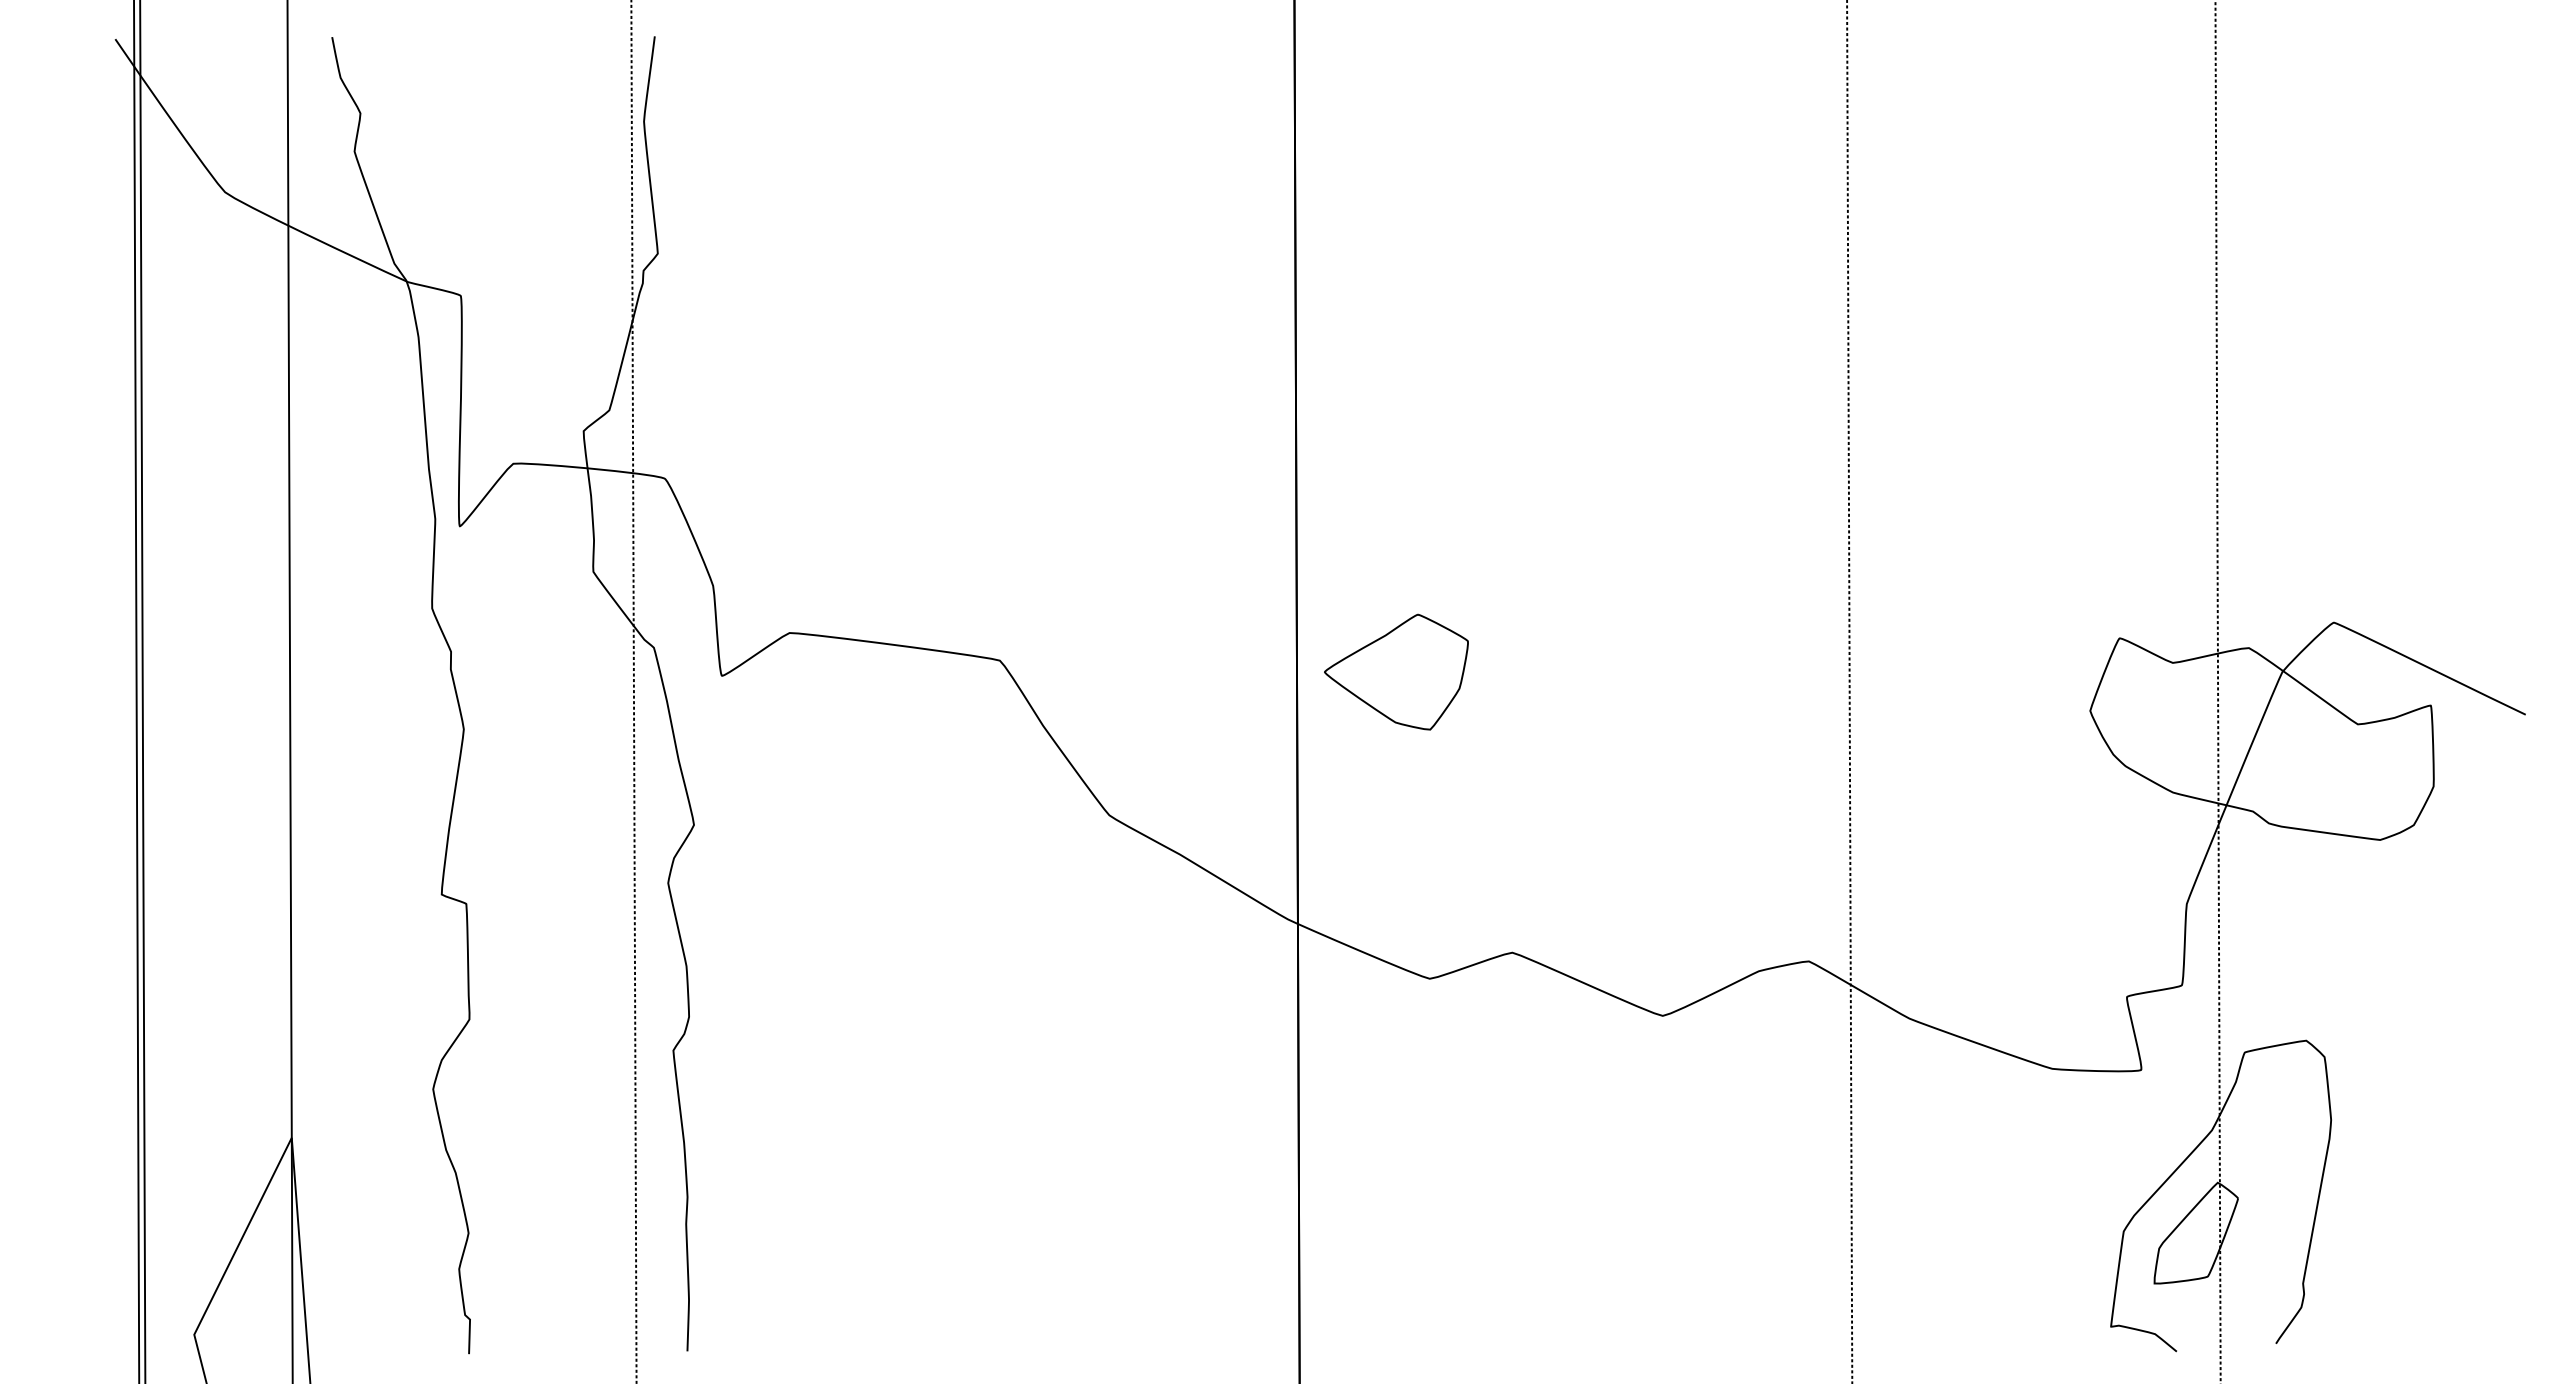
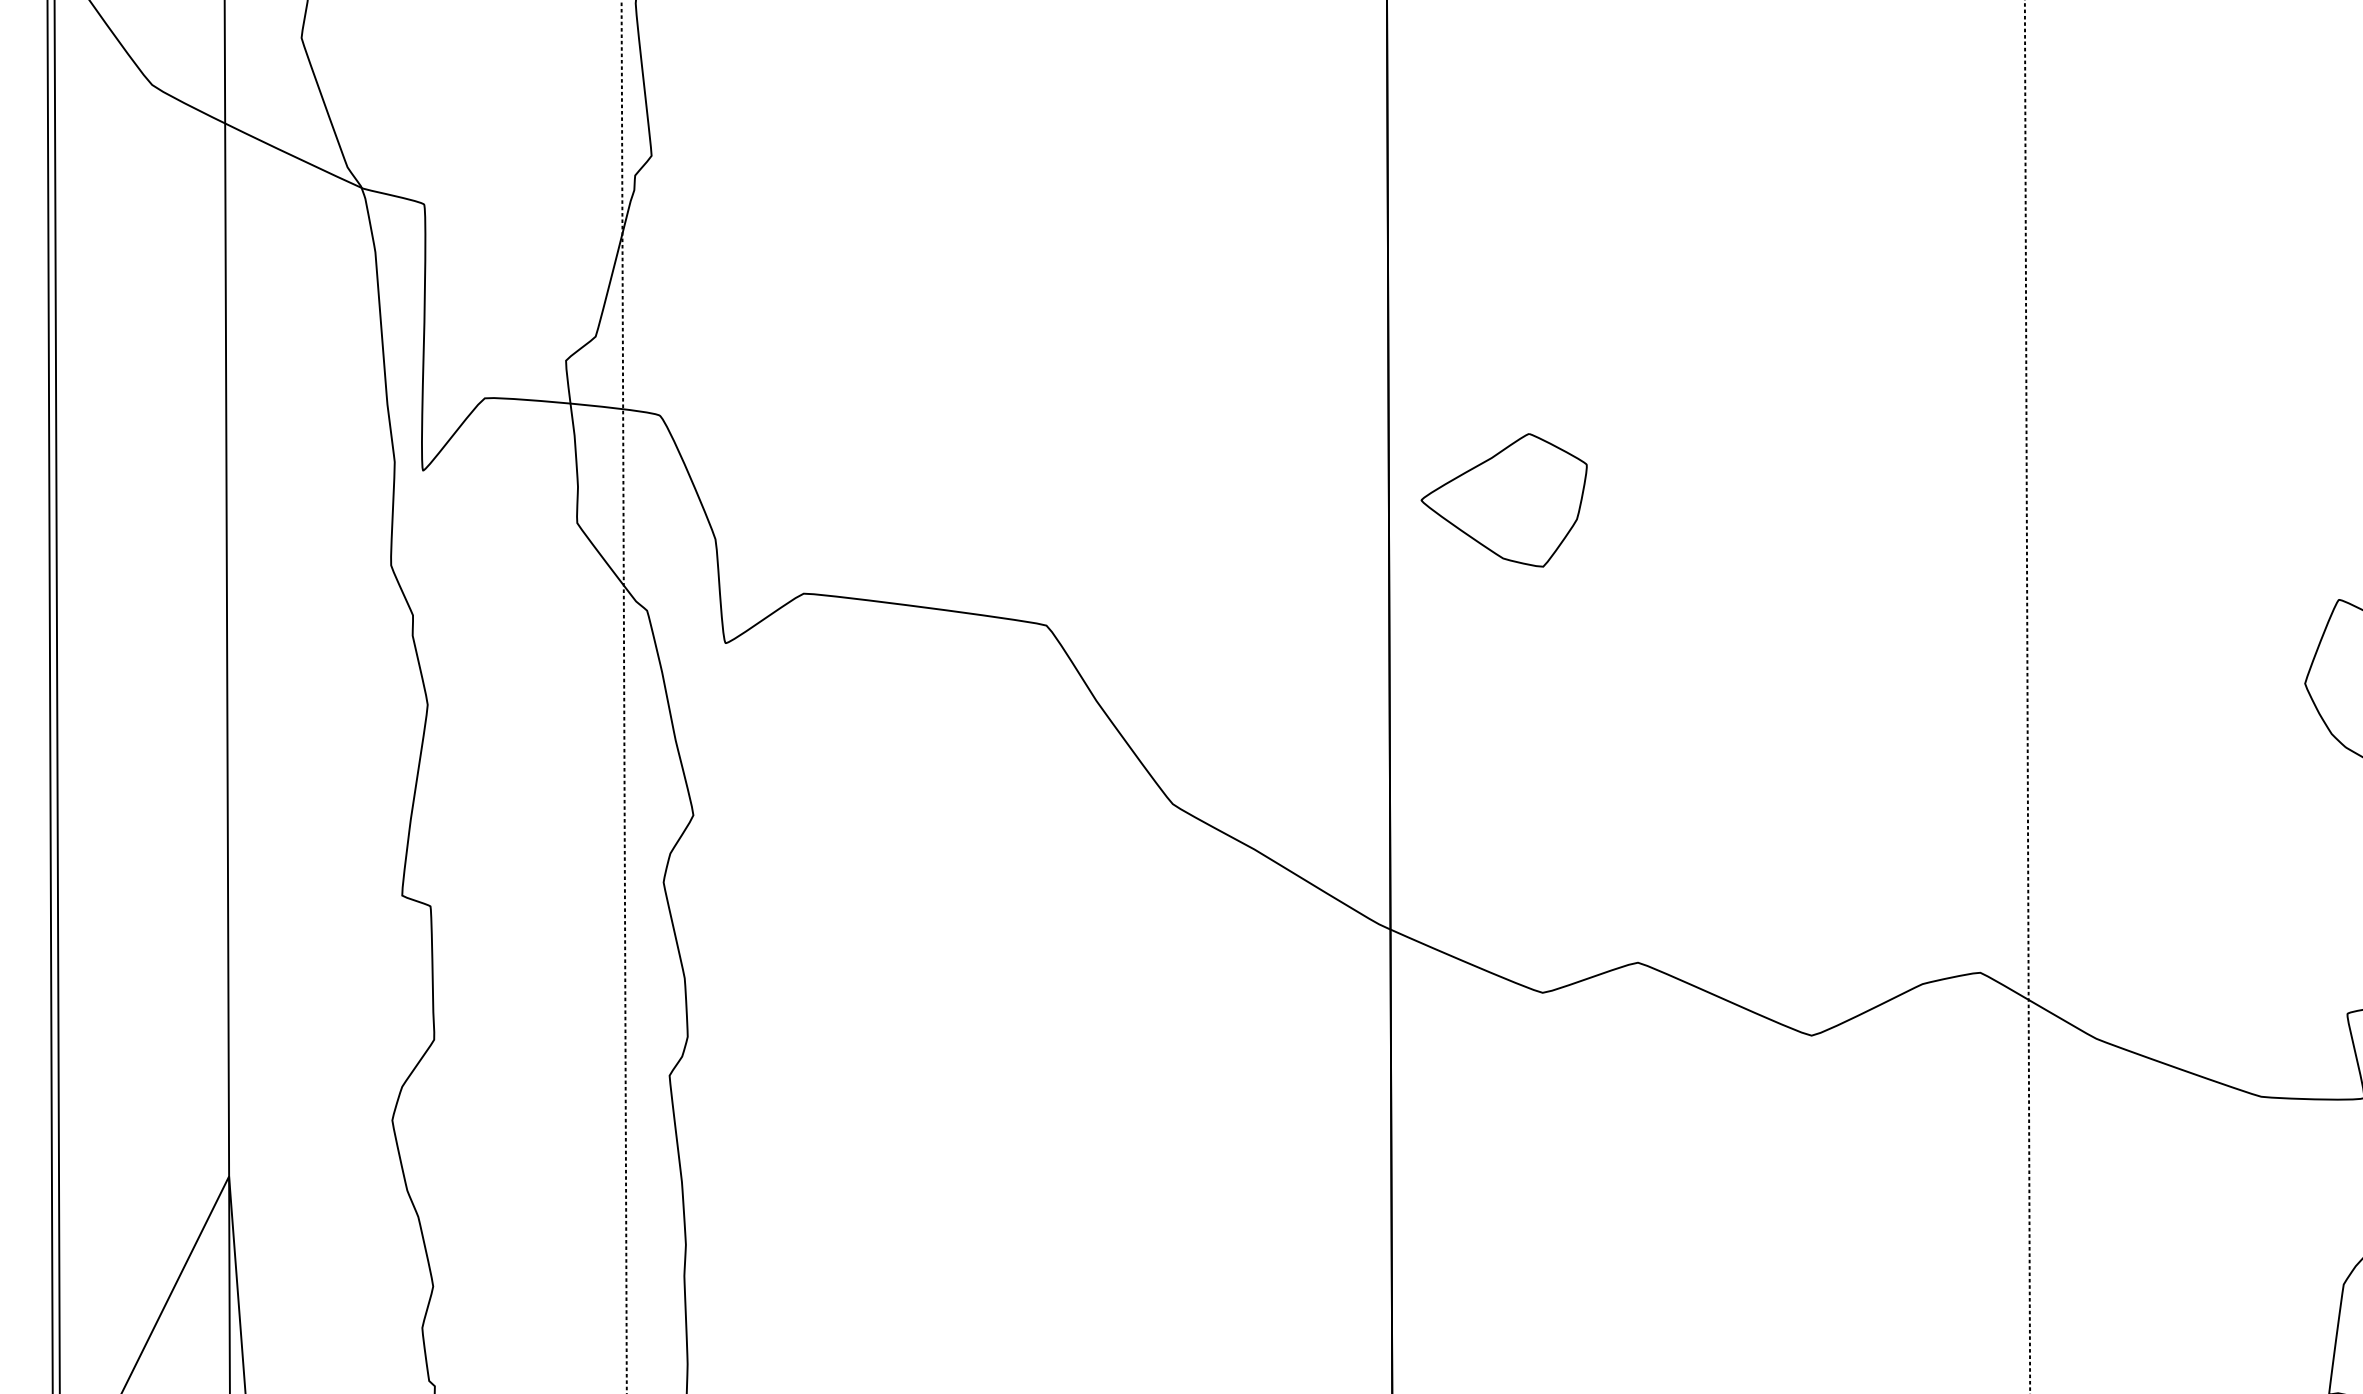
part: (1396, 671) -> (1504, 499), moved

